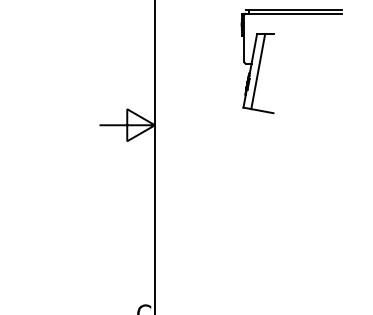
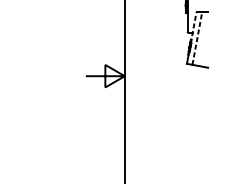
line: (252, 56) -> (193, 27), solid -> dashed
line: (258, 71) -> (197, 38), solid -> dashed

